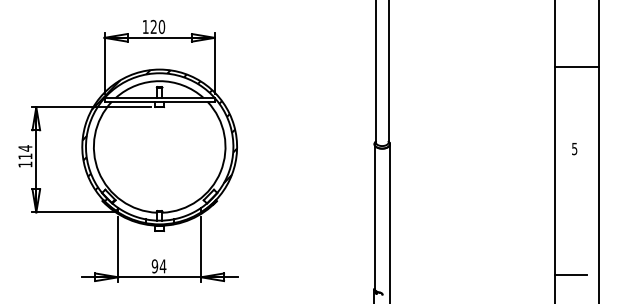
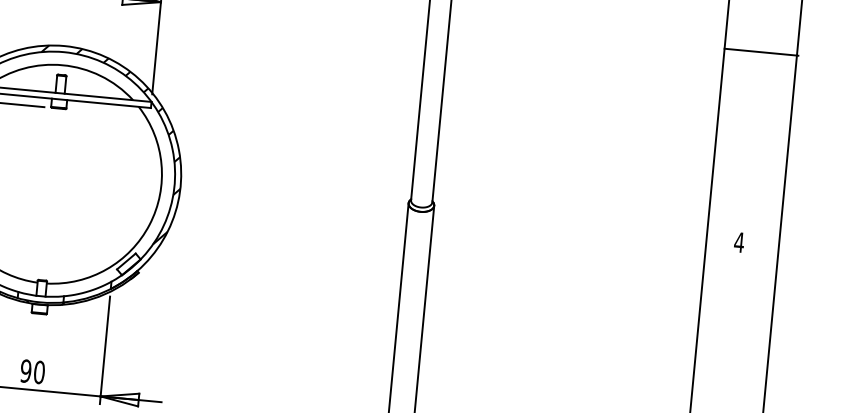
line: (576, 66) -> (760, 51), moved
text: (574, 149) -> (738, 243), 5 -> 4
text: (162, 266) -> (38, 372), 94 -> 90

